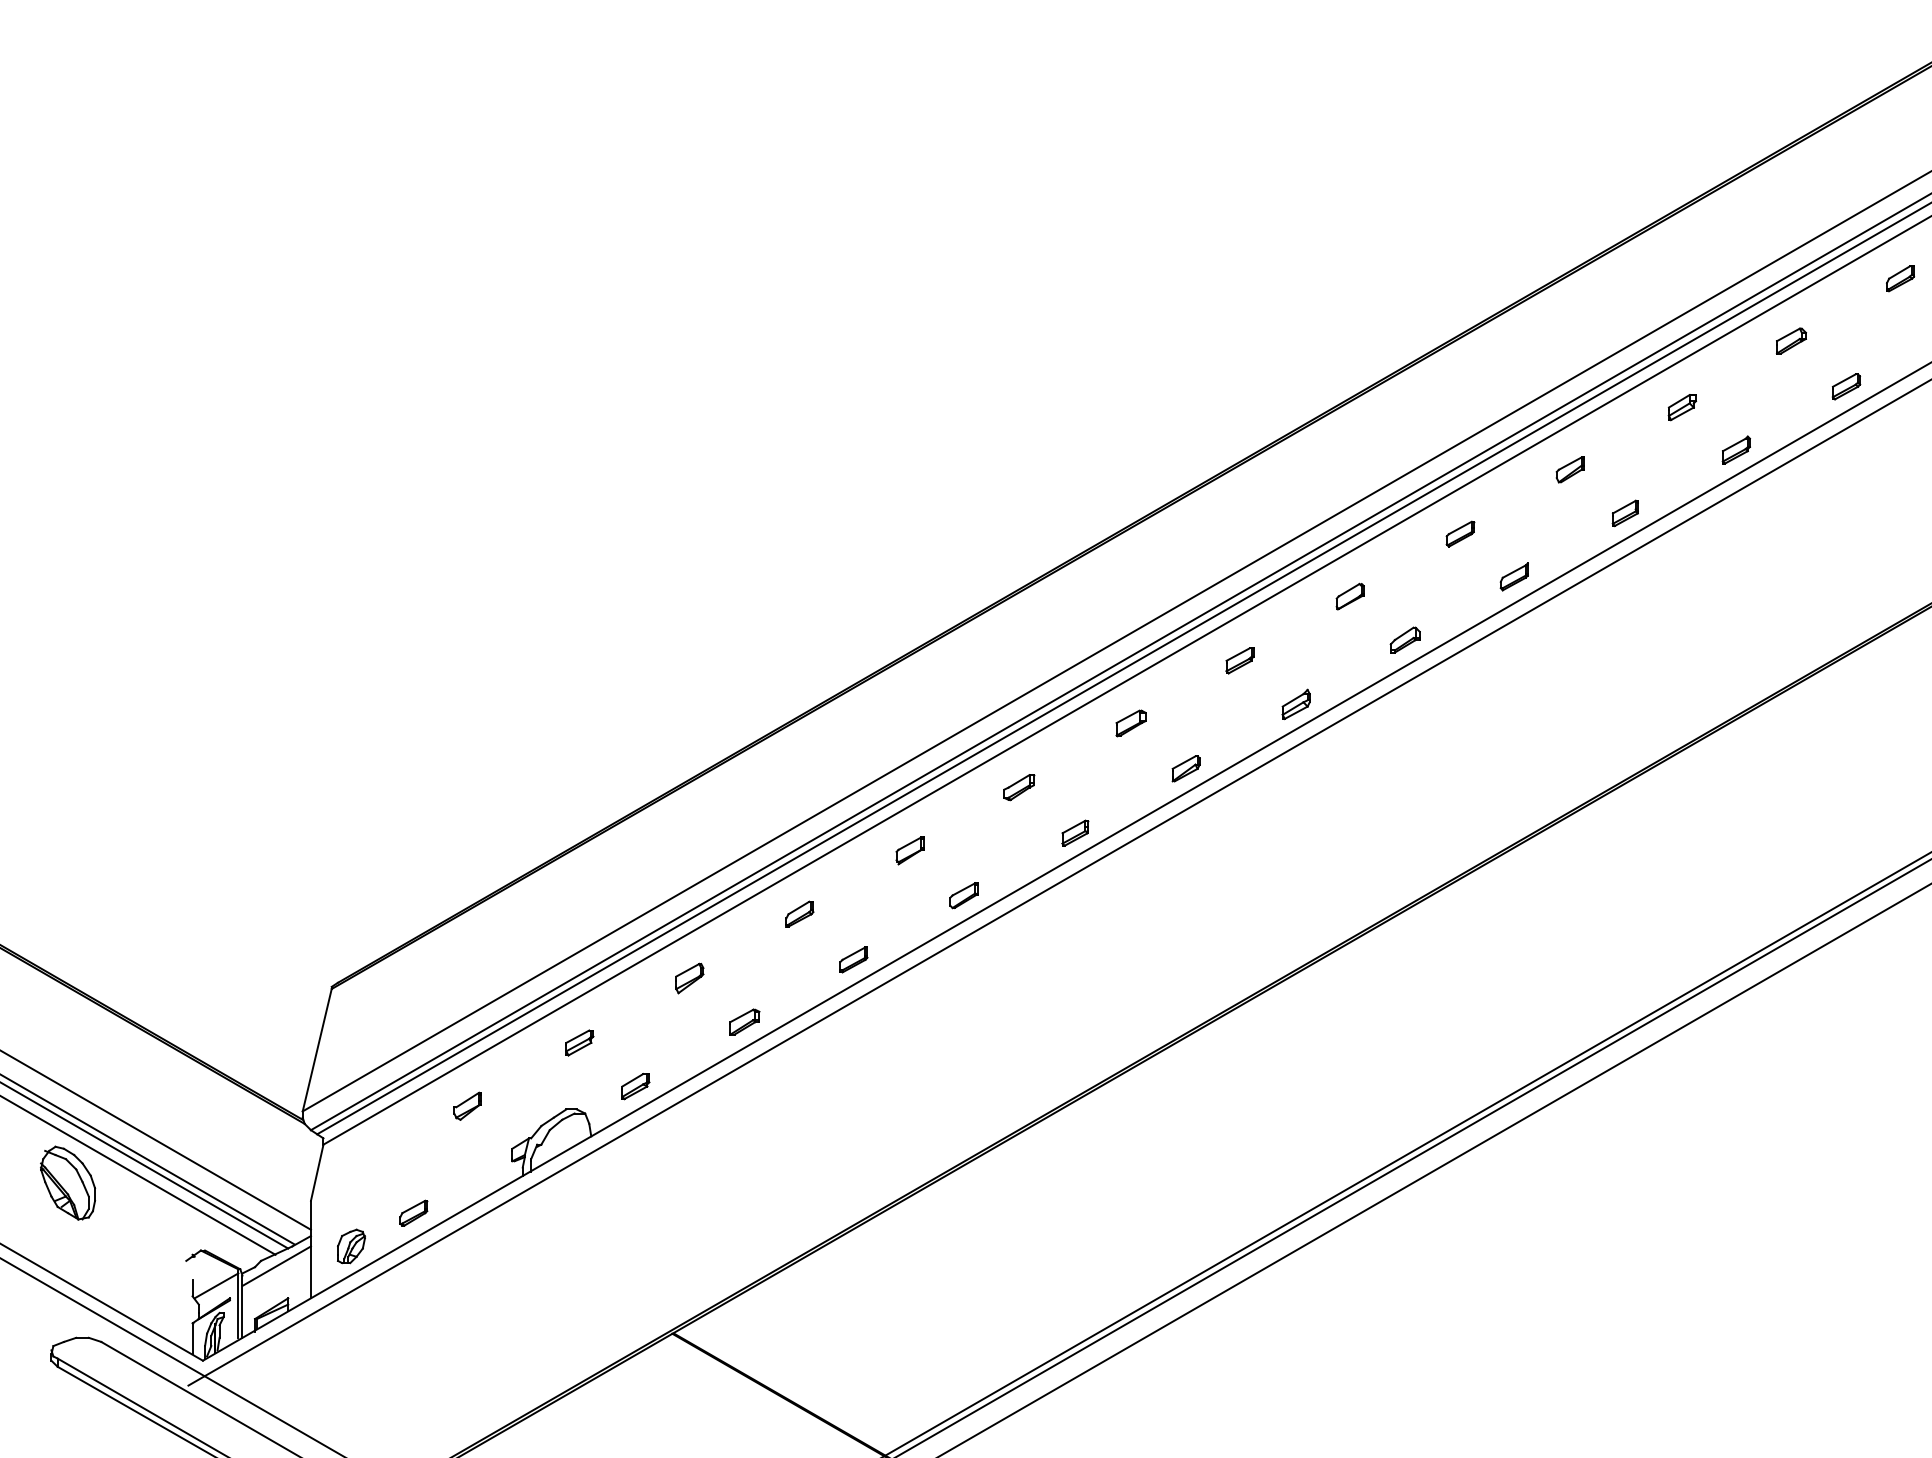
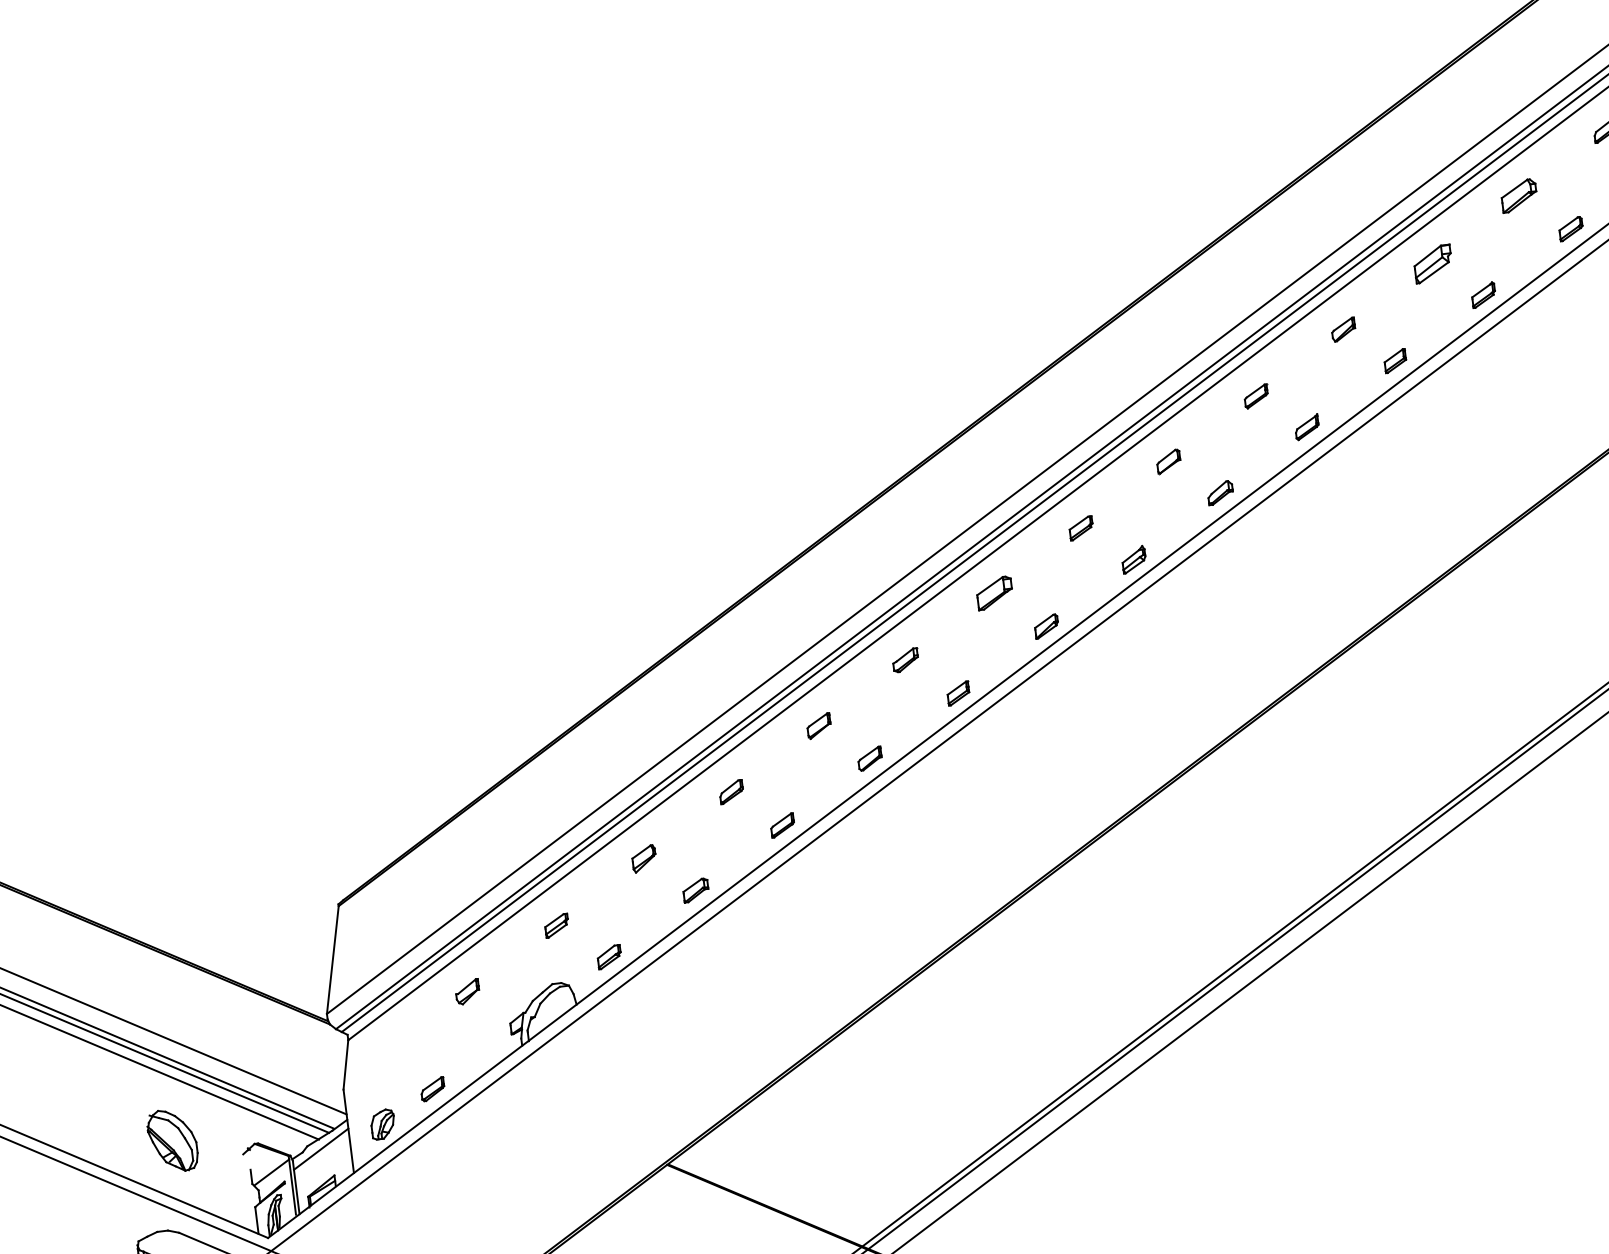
part: (1791, 340) -> (1519, 195), size x1.4
part: (1681, 407) -> (1432, 264), size x1.6
part: (1130, 723) -> (994, 593), size x1.4
part: (68, 1182) -> (172, 1140), moved

